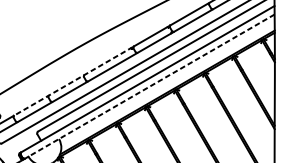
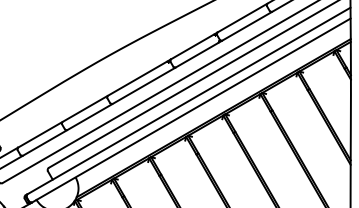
line: (73, 81) -> (93, 103), dashed -> solid
line: (151, 85) -> (193, 109), dashed -> solid

